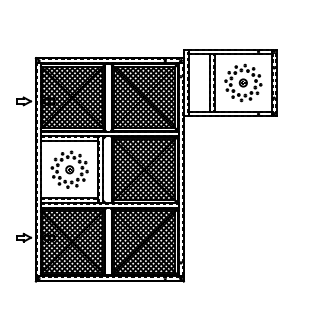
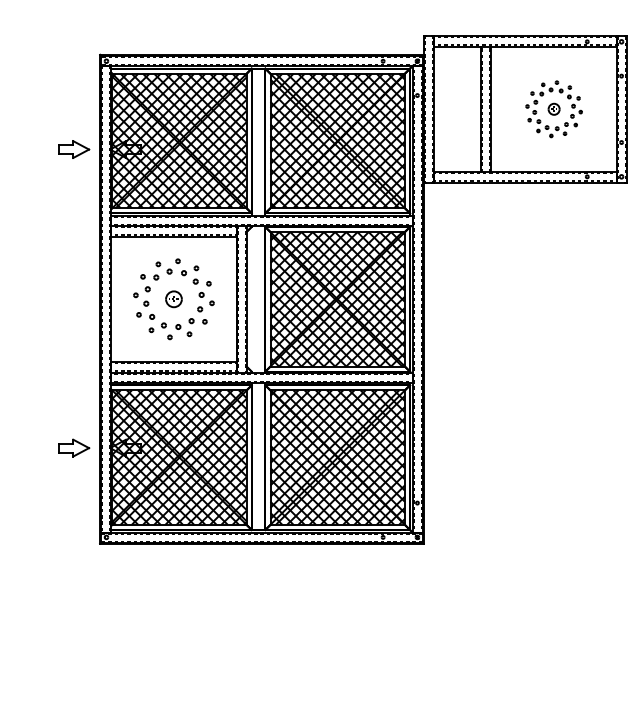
part: (243, 82) -> (554, 108), size x0.7

